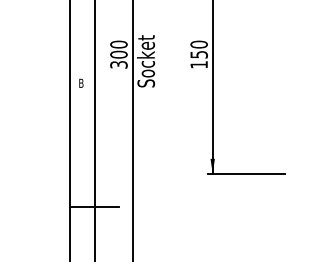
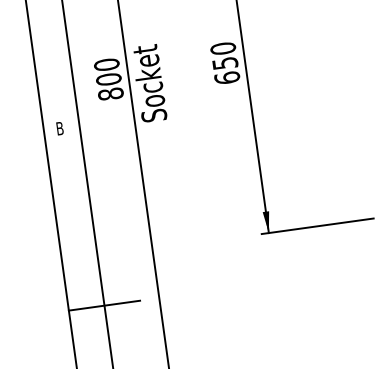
text: (118, 64) -> (110, 93), 300 -> 800
text: (198, 64) -> (226, 77), 150 -> 650

